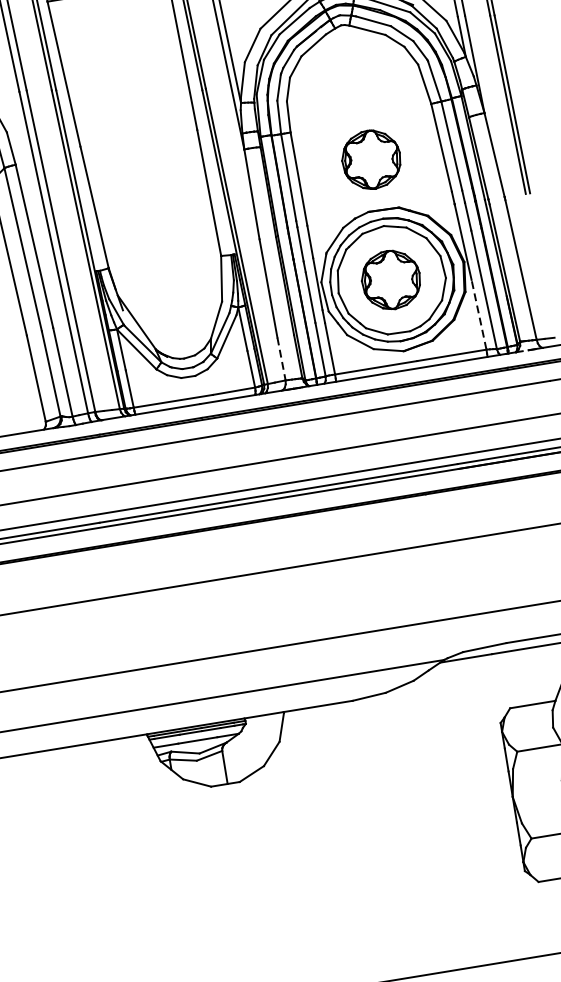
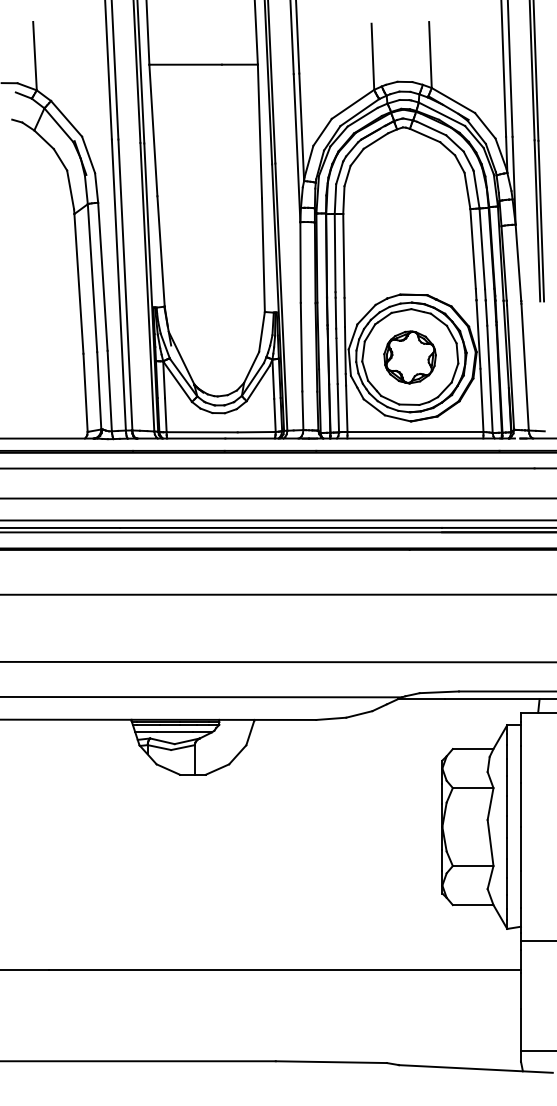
part: (370, 160) -> (409, 249), removed
line: (478, 314) -> (481, 400), dashed -> solid
line: (281, 359) -> (302, 411), dashed -> solid

